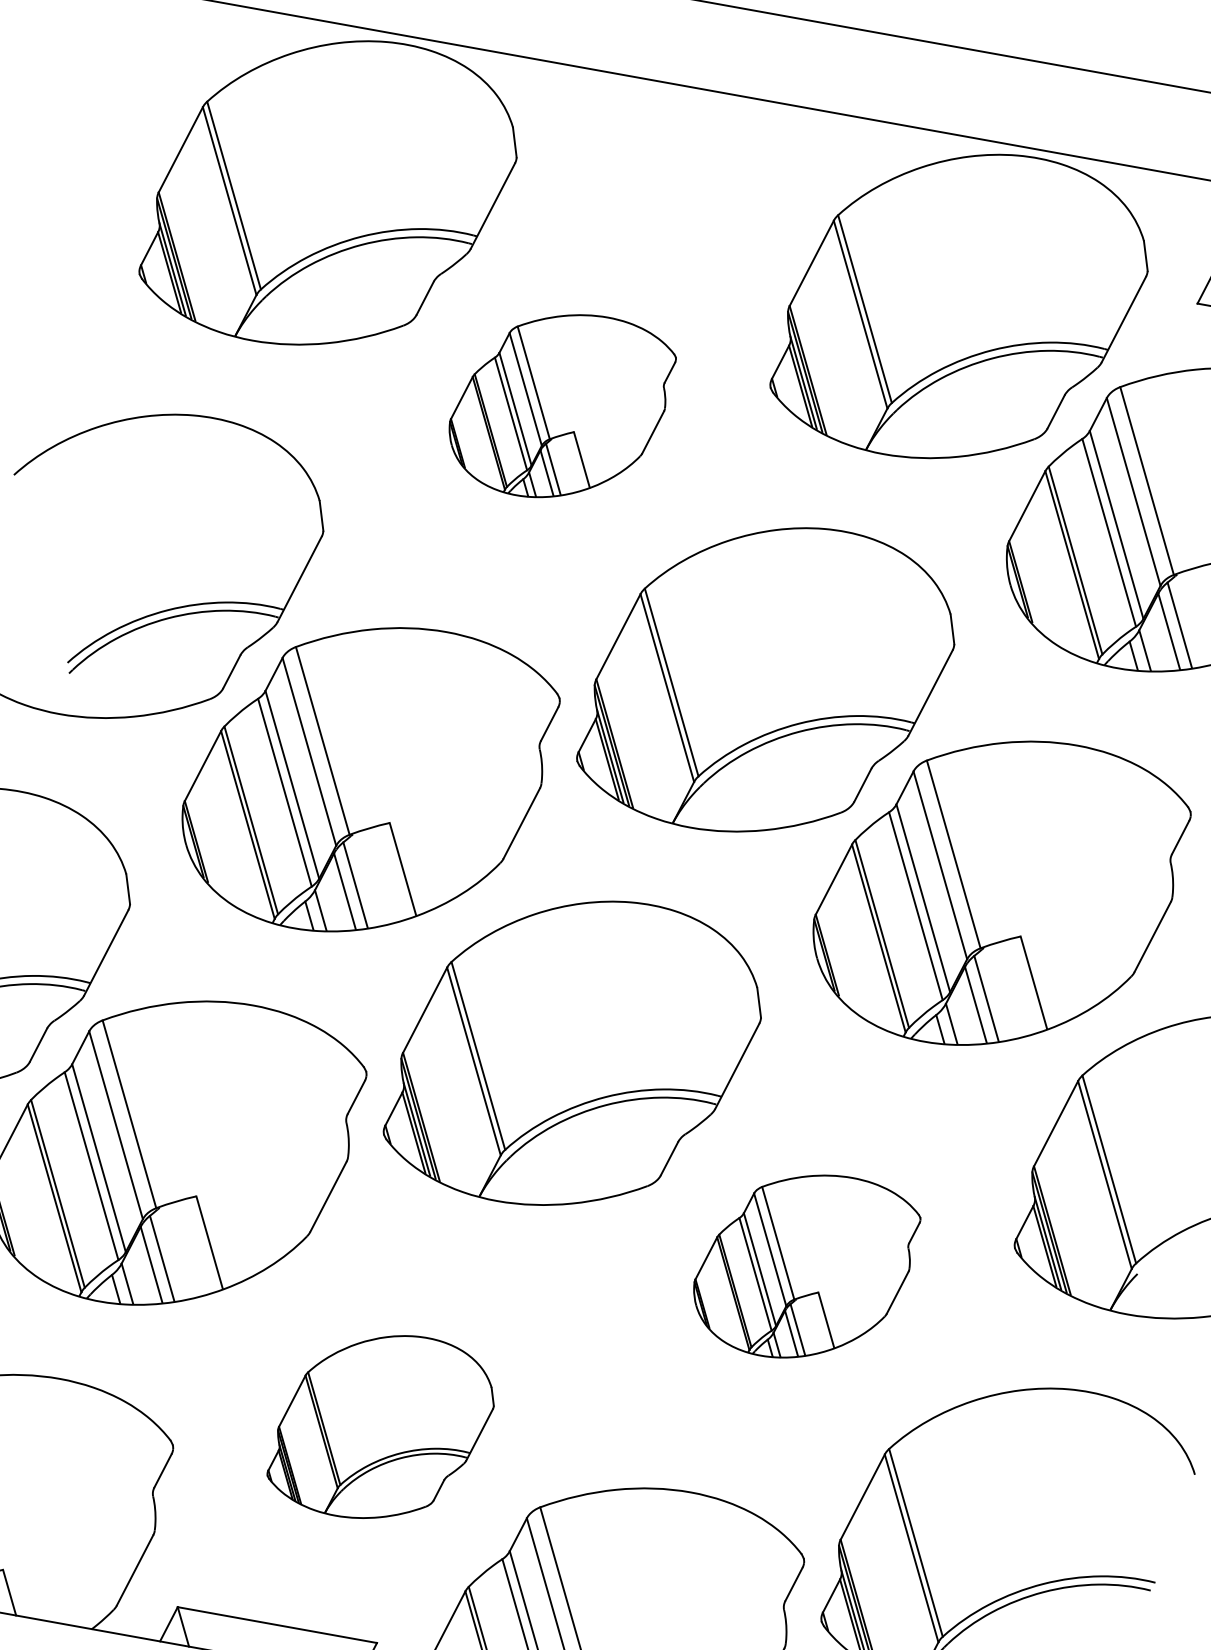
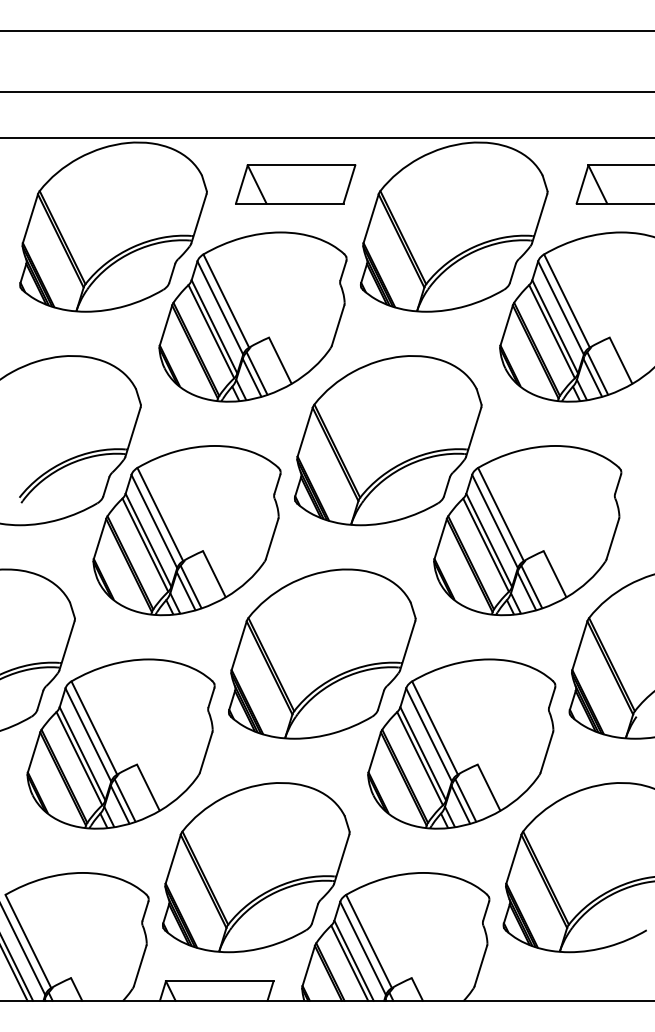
part: (683, 174) -> (295, 184), added
part: (559, 404) -> (252, 316), size x1.67
part: (804, 1265) -> (461, 743), size x1.67
part: (383, 1426) -> (256, 867), size x1.67

